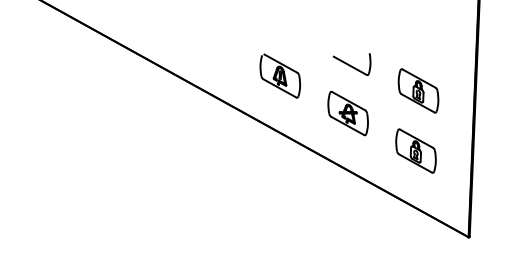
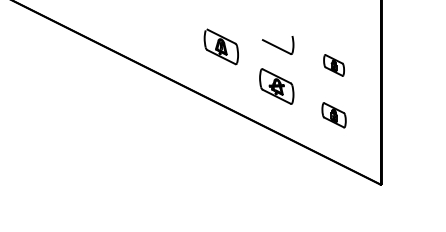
part: (279, 75) -> (220, 46), moved
part: (417, 90) -> (333, 65), size x0.6
part: (415, 151) -> (333, 115), size x0.7

